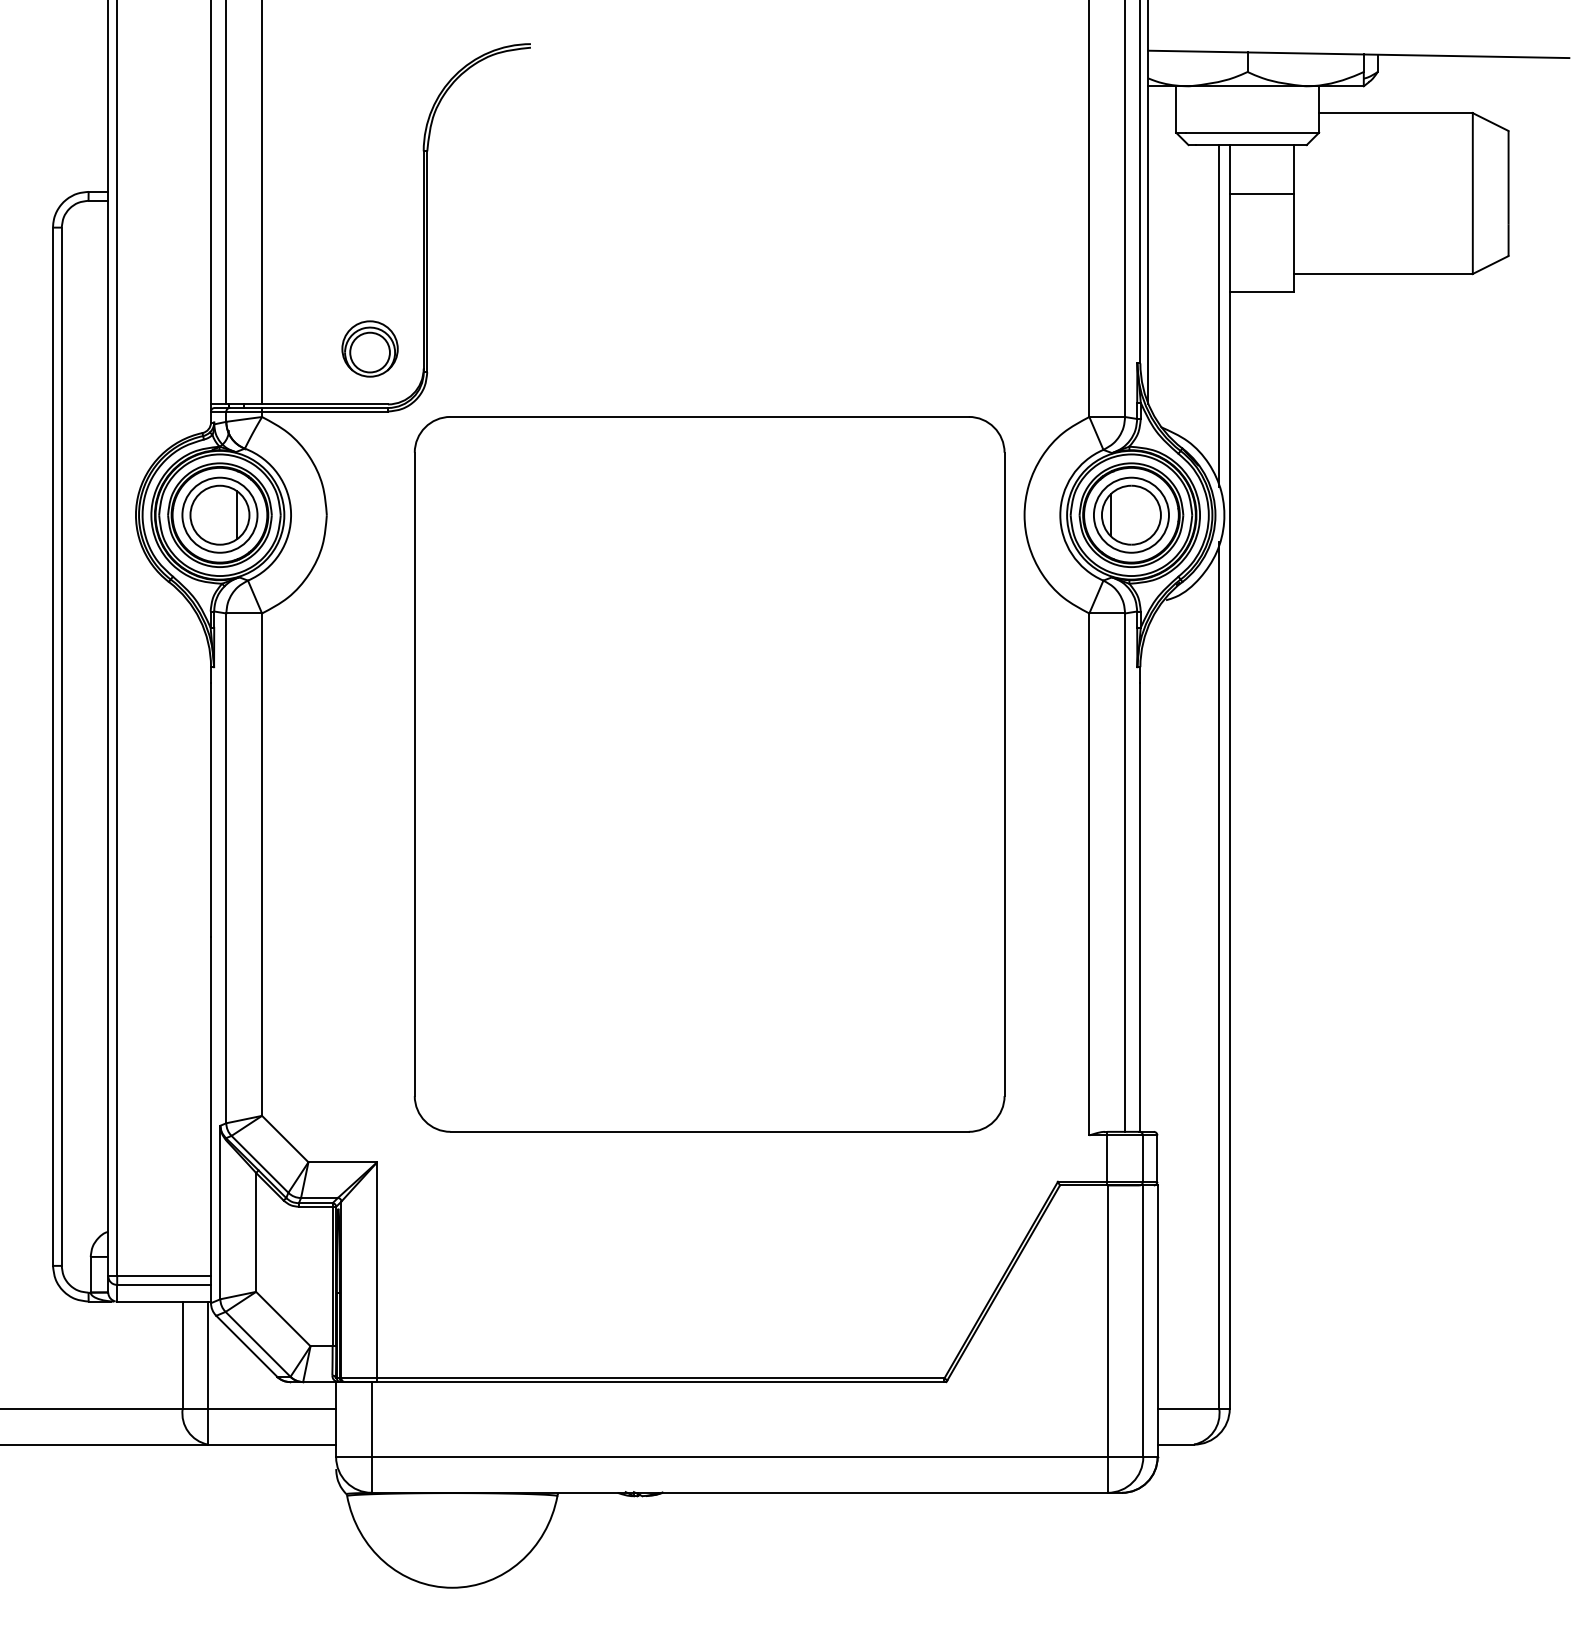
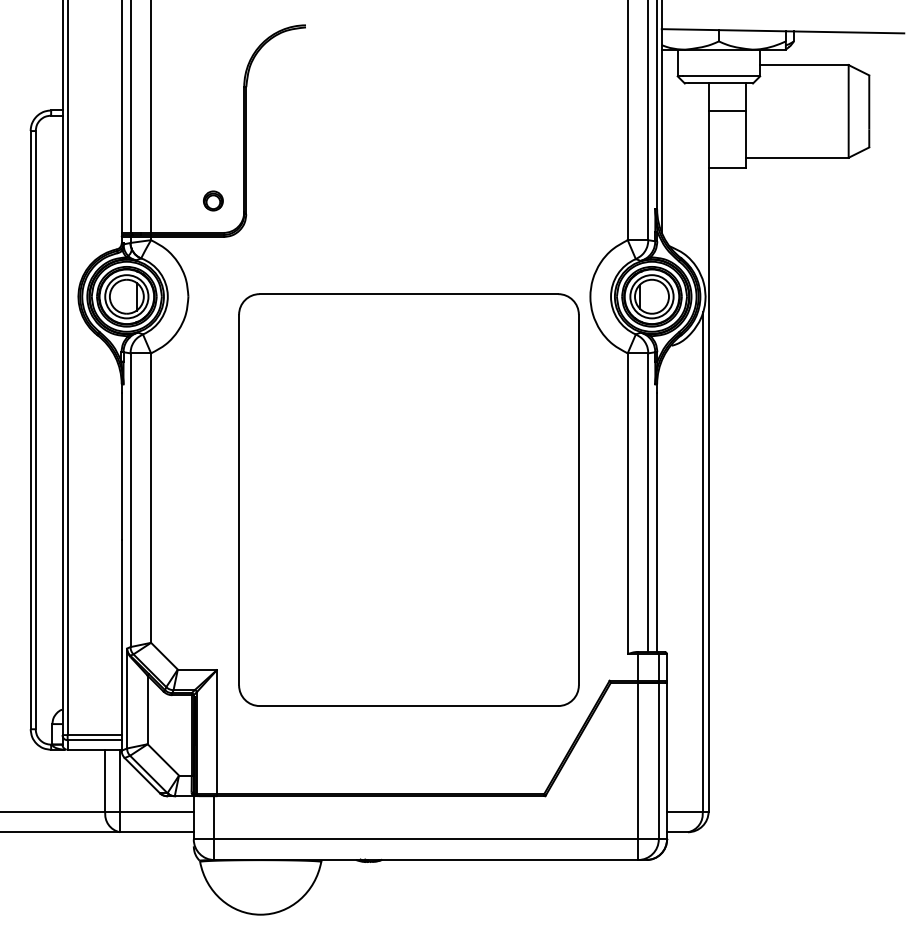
line: (1219, 315) -> (702, 181), removed
part: (370, 348) -> (213, 200), size x0.6
part: (708, 773) -> (408, 499), moved

